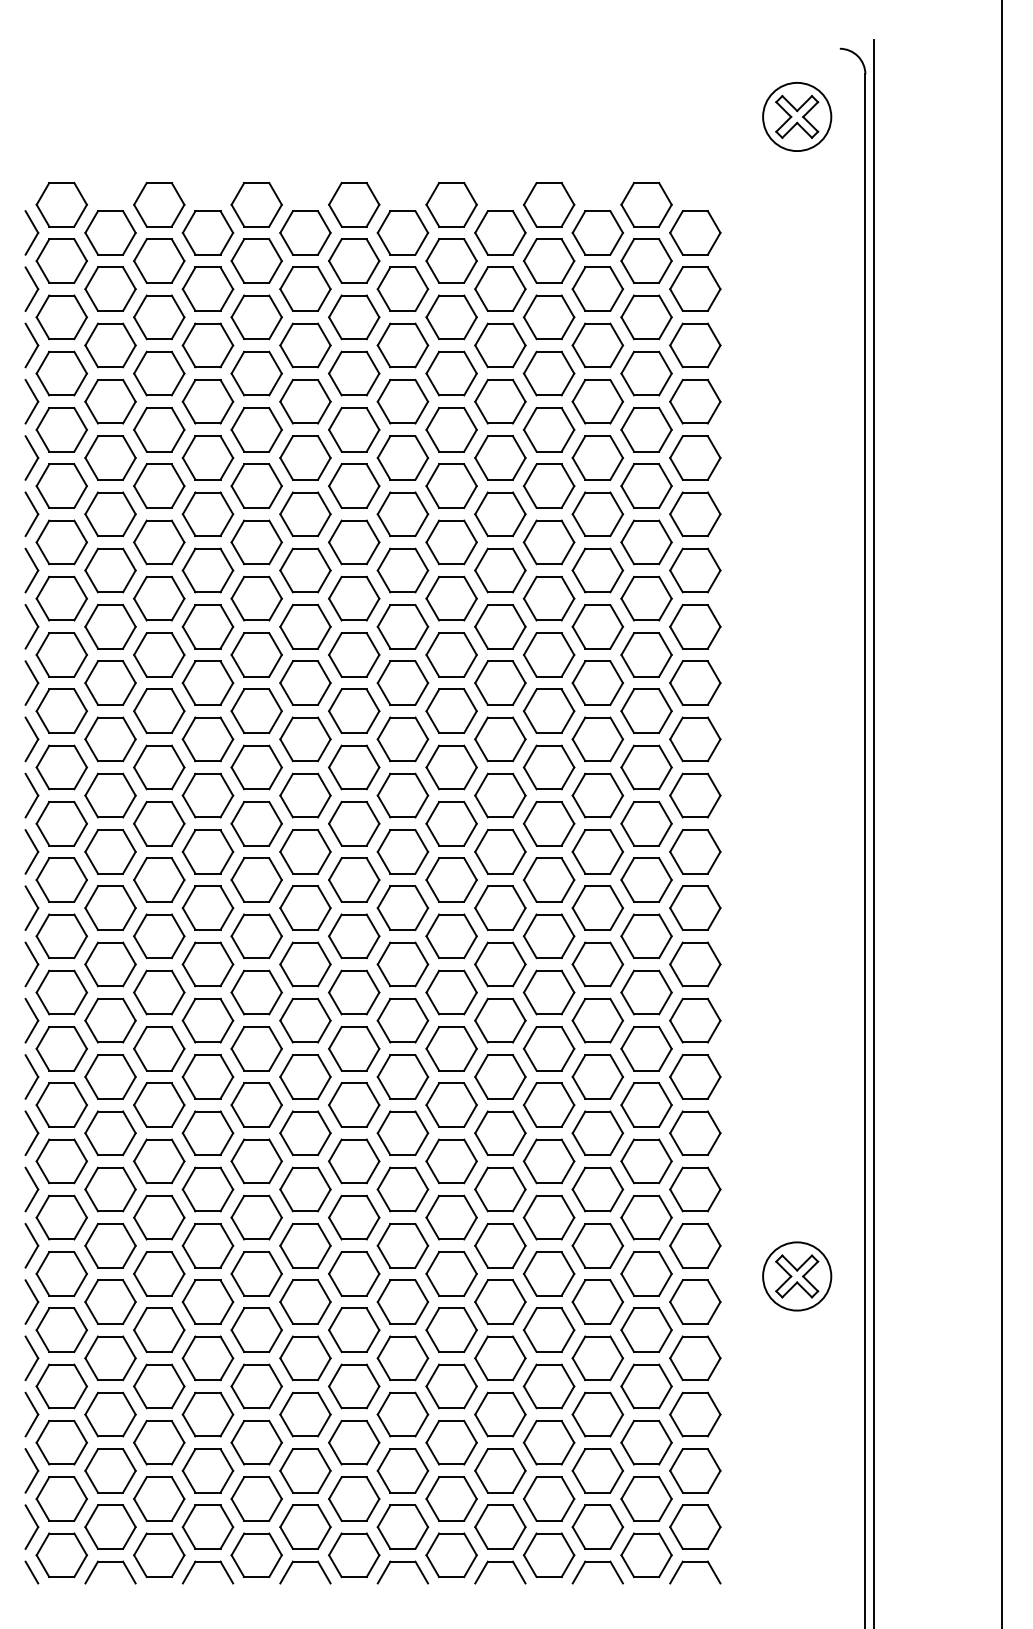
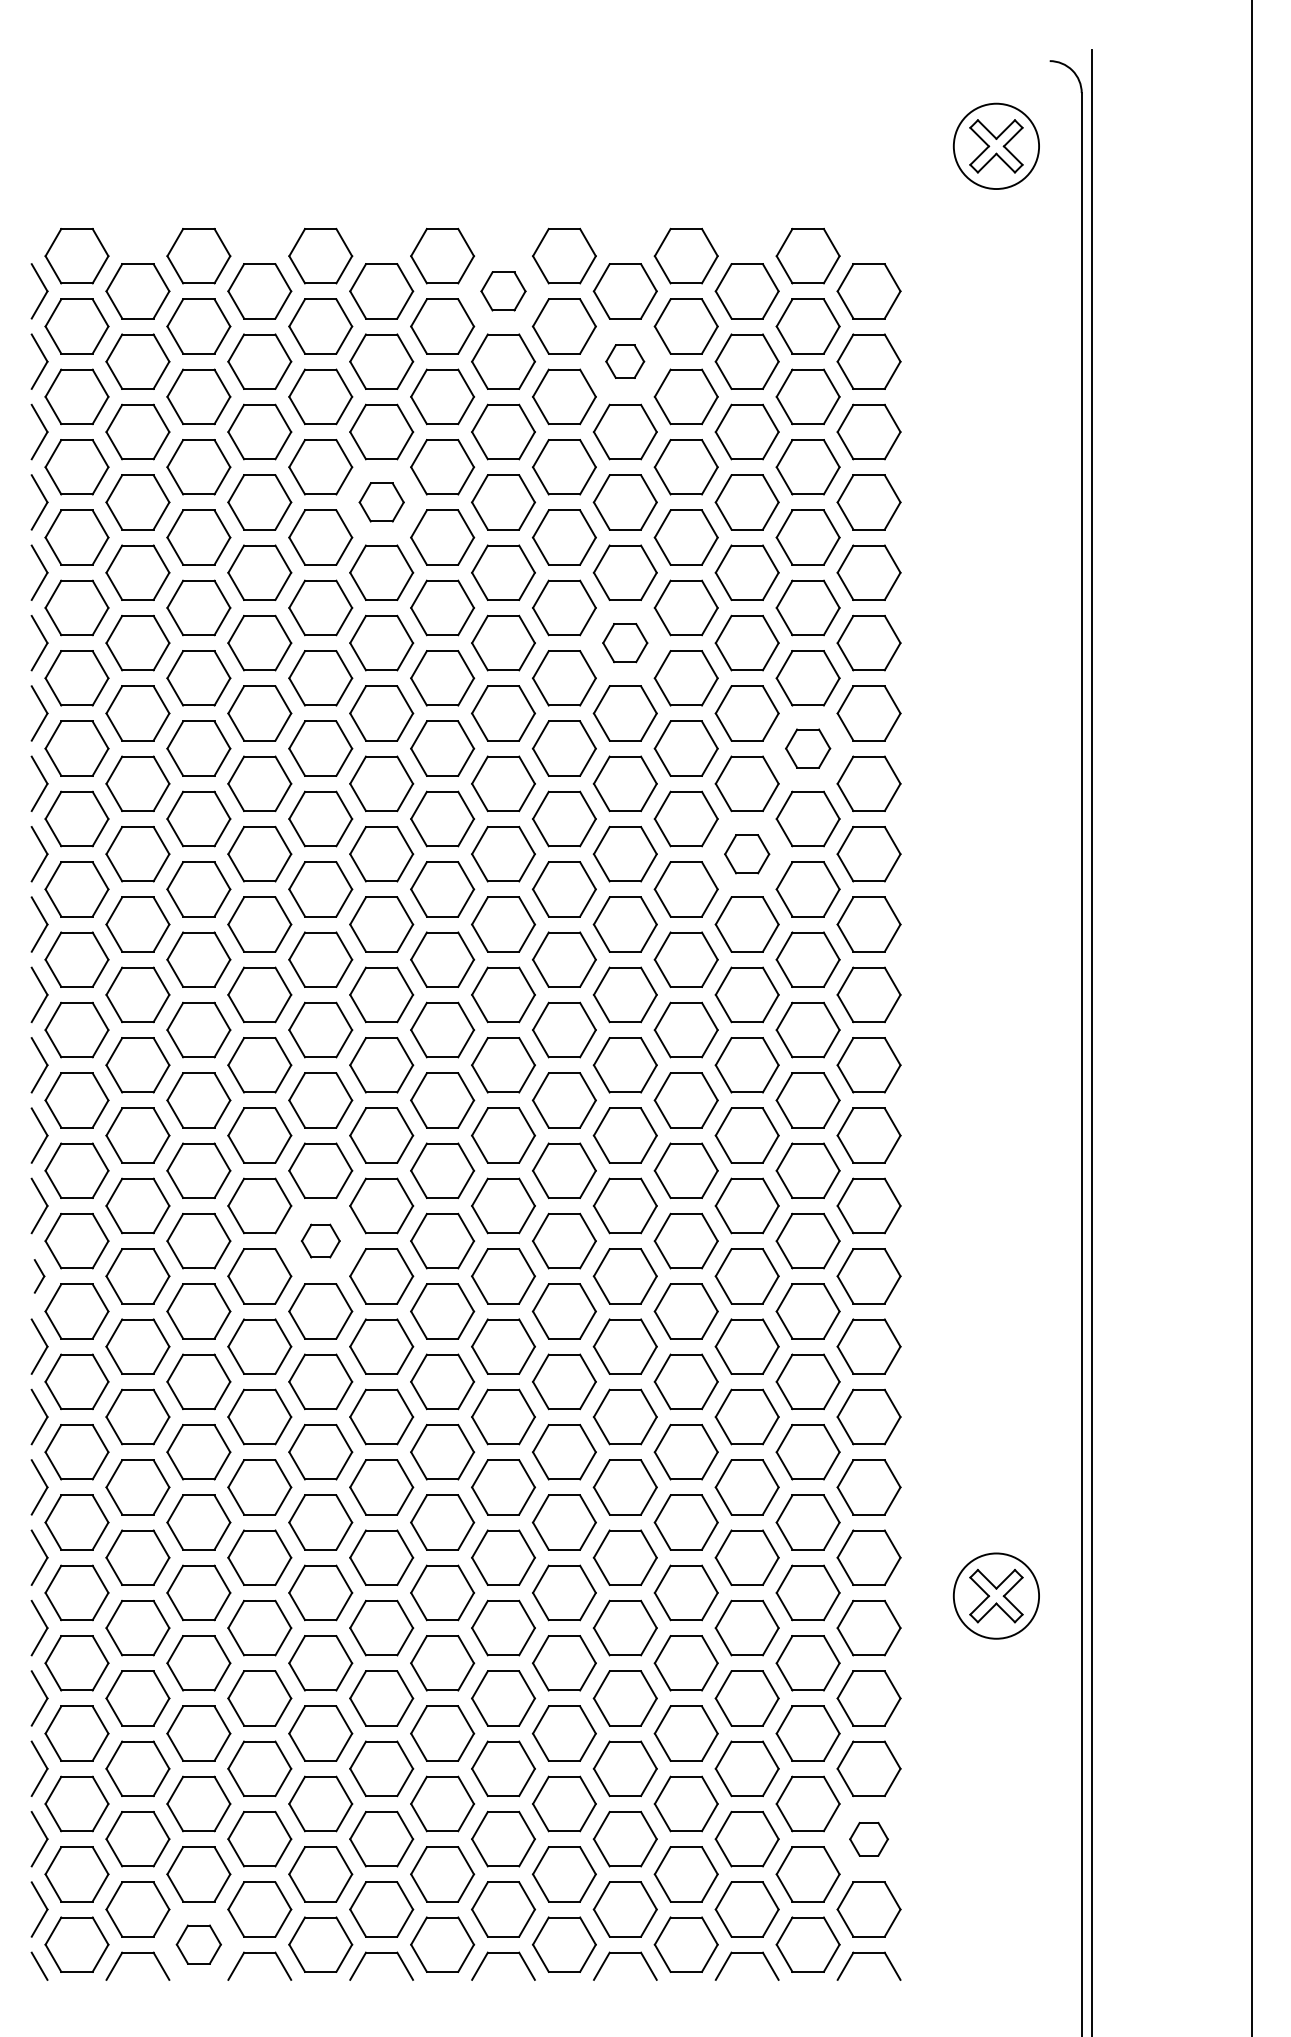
part: (402, 233) -> (503, 291), size x0.7
part: (499, 289) -> (624, 361), size x0.6
part: (305, 401) -> (381, 502), size x0.7
part: (499, 513) -> (624, 642), size x0.7
part: (646, 598) -> (807, 748), size x0.7
part: (597, 683) -> (746, 854), size x0.7
part: (256, 992) -> (320, 1240), size x0.6
part: (31, 1020) -> (39, 1276), size x0.6
part: (694, 1471) -> (868, 1839), size x0.6
part: (158, 1555) -> (198, 1944), size x0.7

